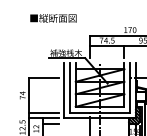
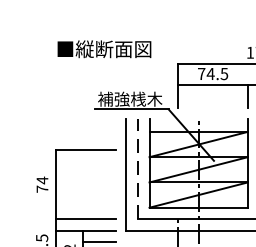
text: (53, 18) -> (104, 49), moved
line: (69, 87) -> (136, 168), solid -> dashed

